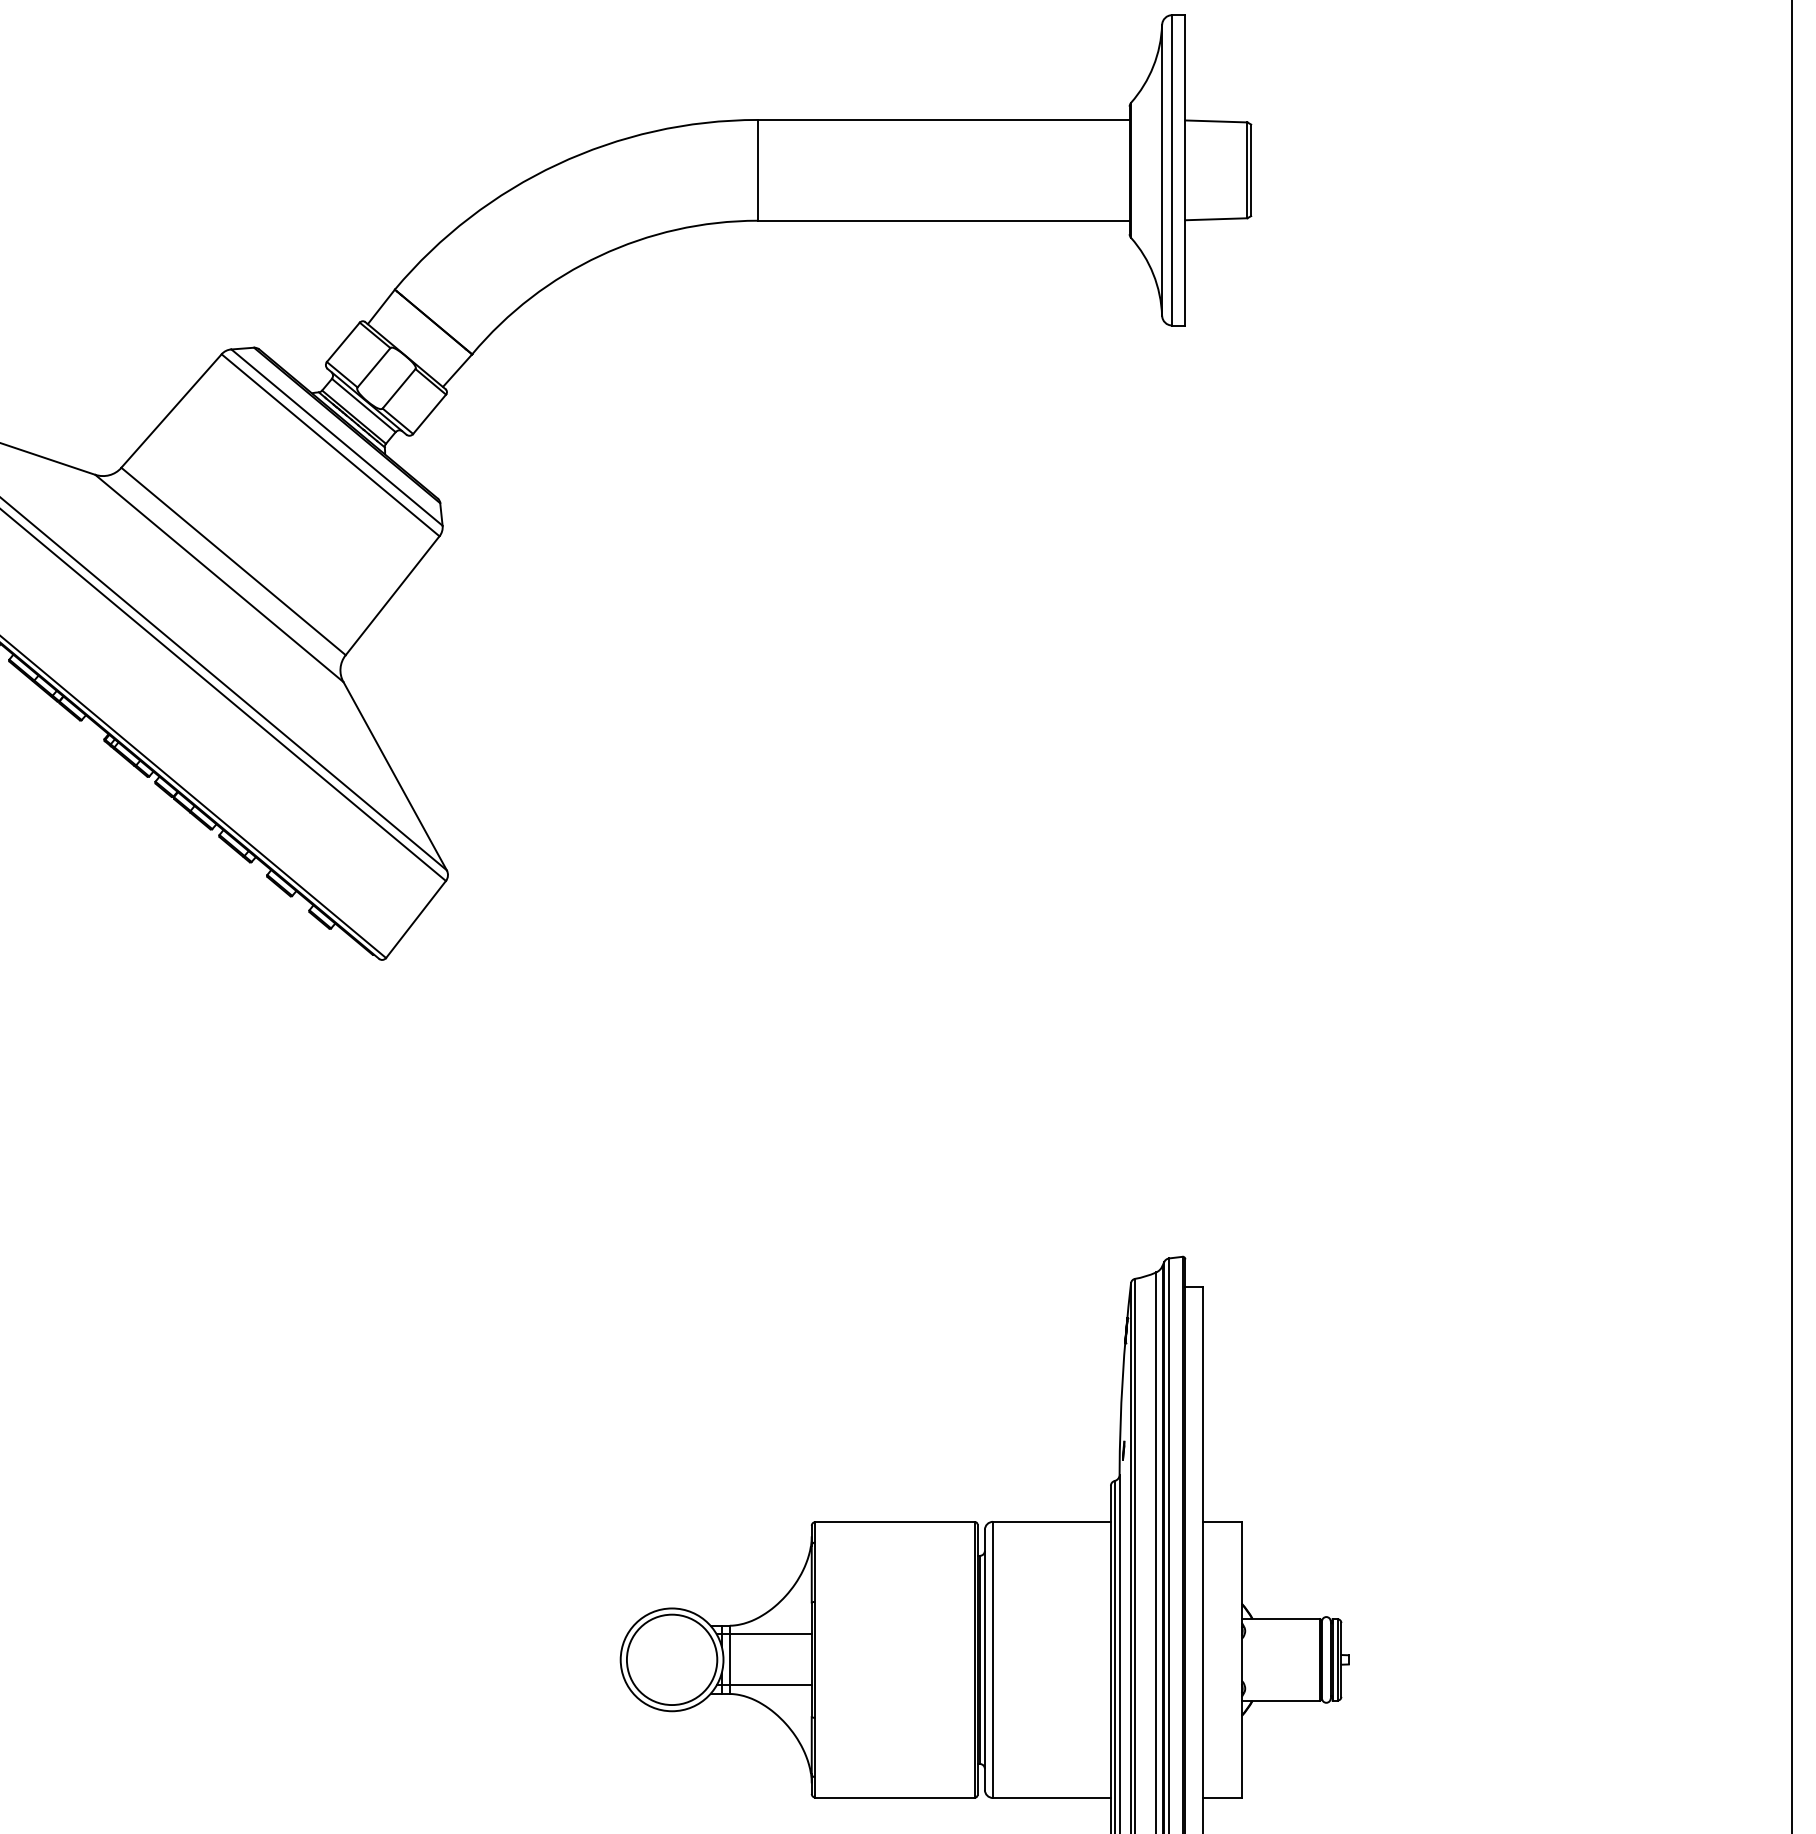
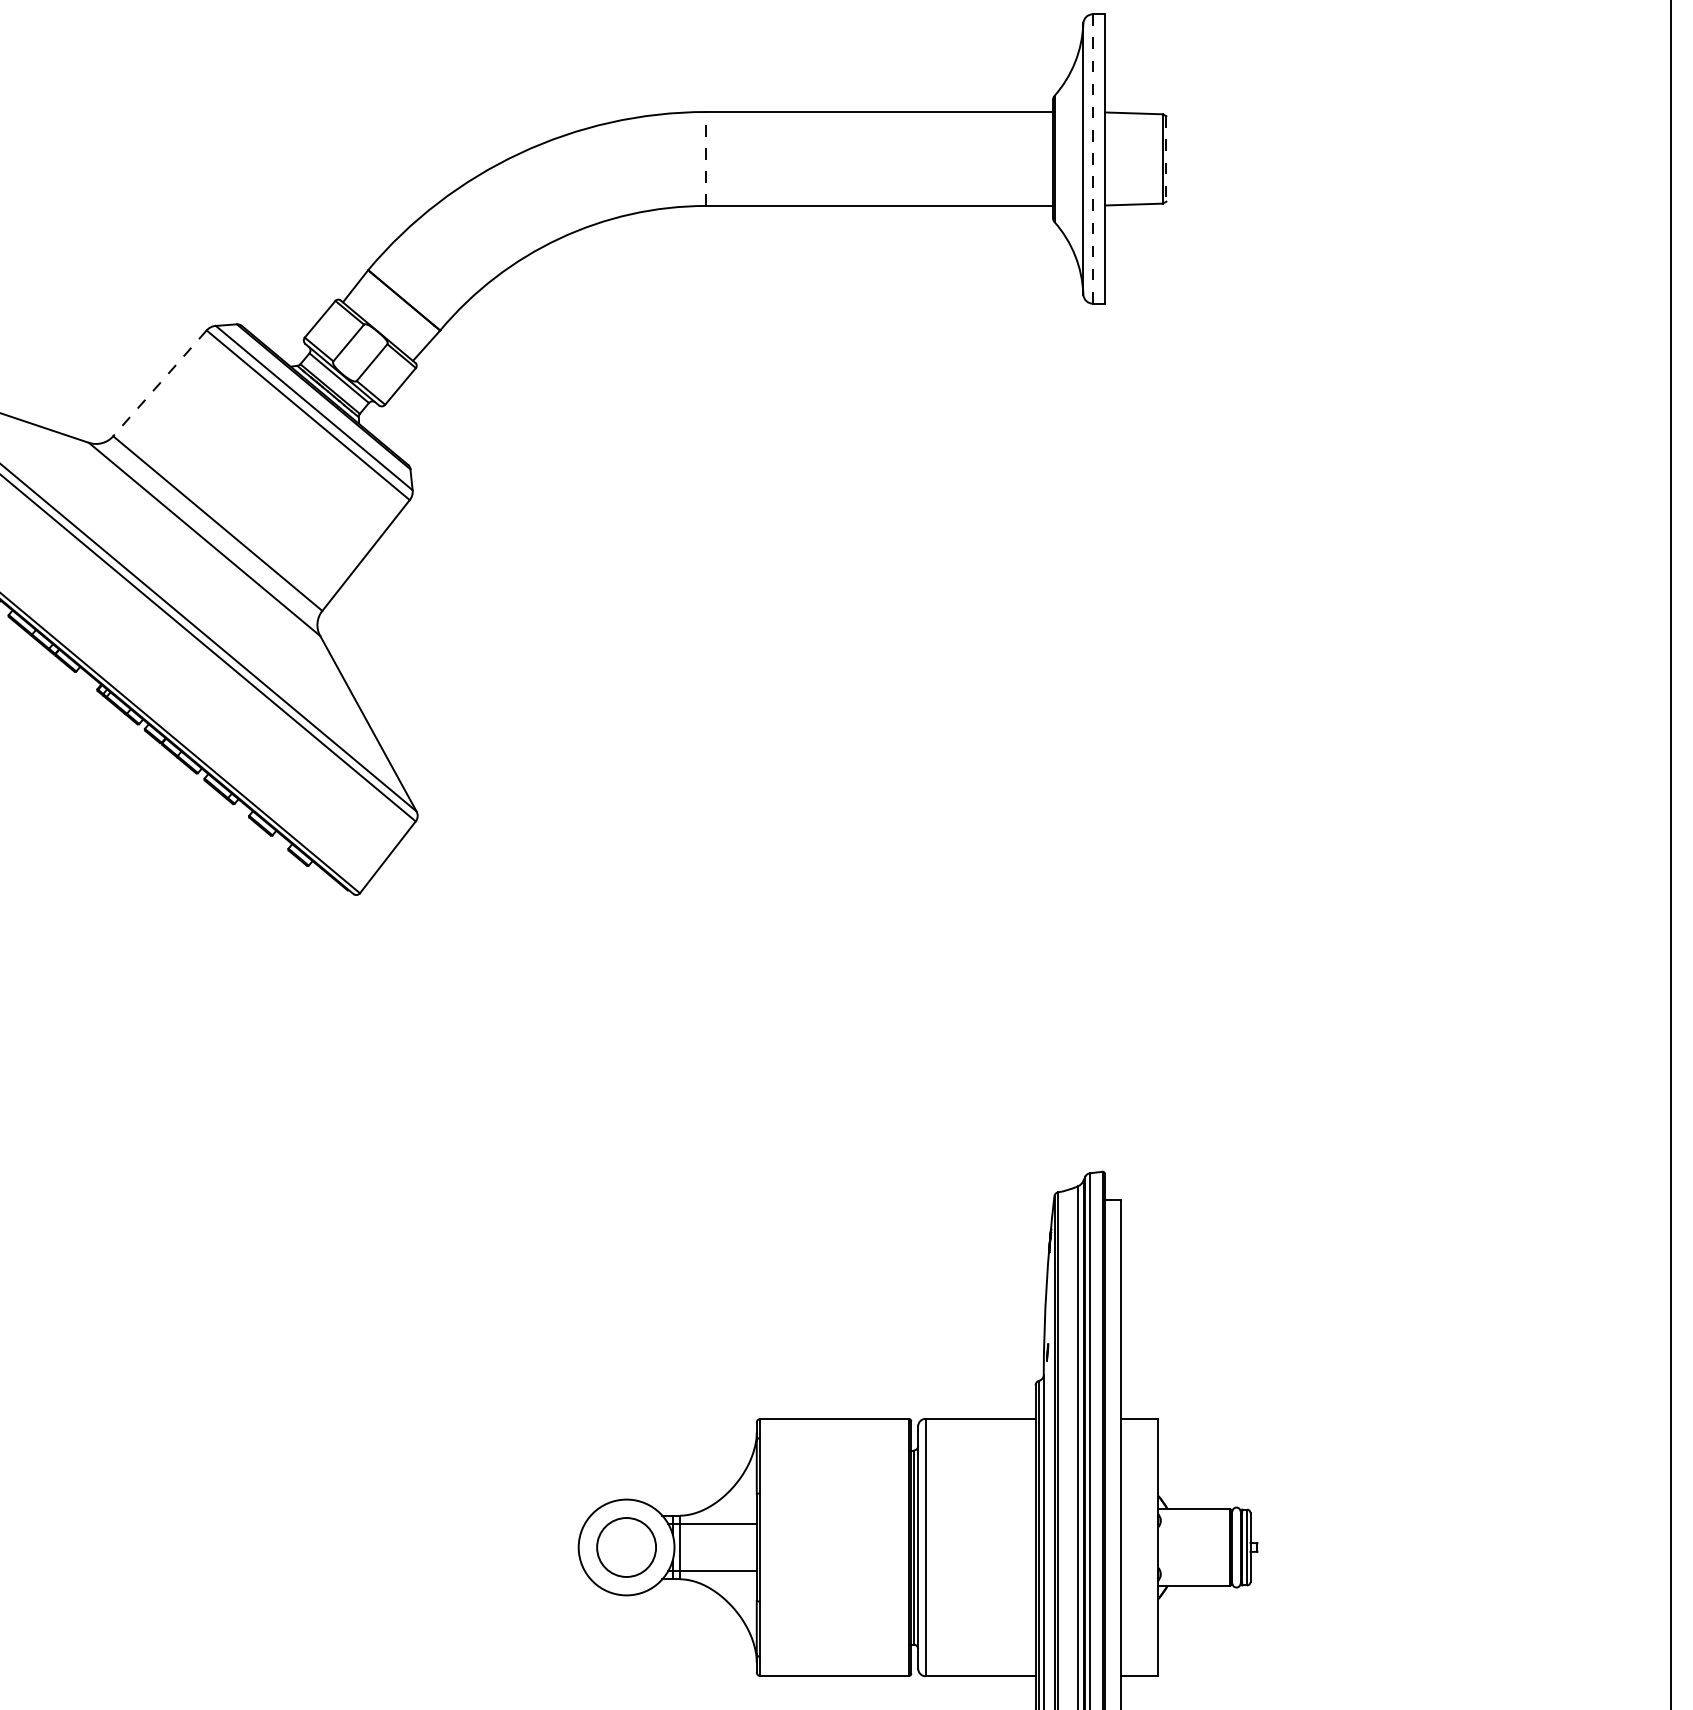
line: (757, 169) -> (706, 158), solid -> dashed
line: (1172, 169) -> (1093, 158), solid -> dashed
line: (1251, 170) -> (1166, 159), solid -> dashed
line: (171, 411) -> (159, 383), solid -> dashed
circle: (671, 1659) -> (626, 1547), size x0.7

